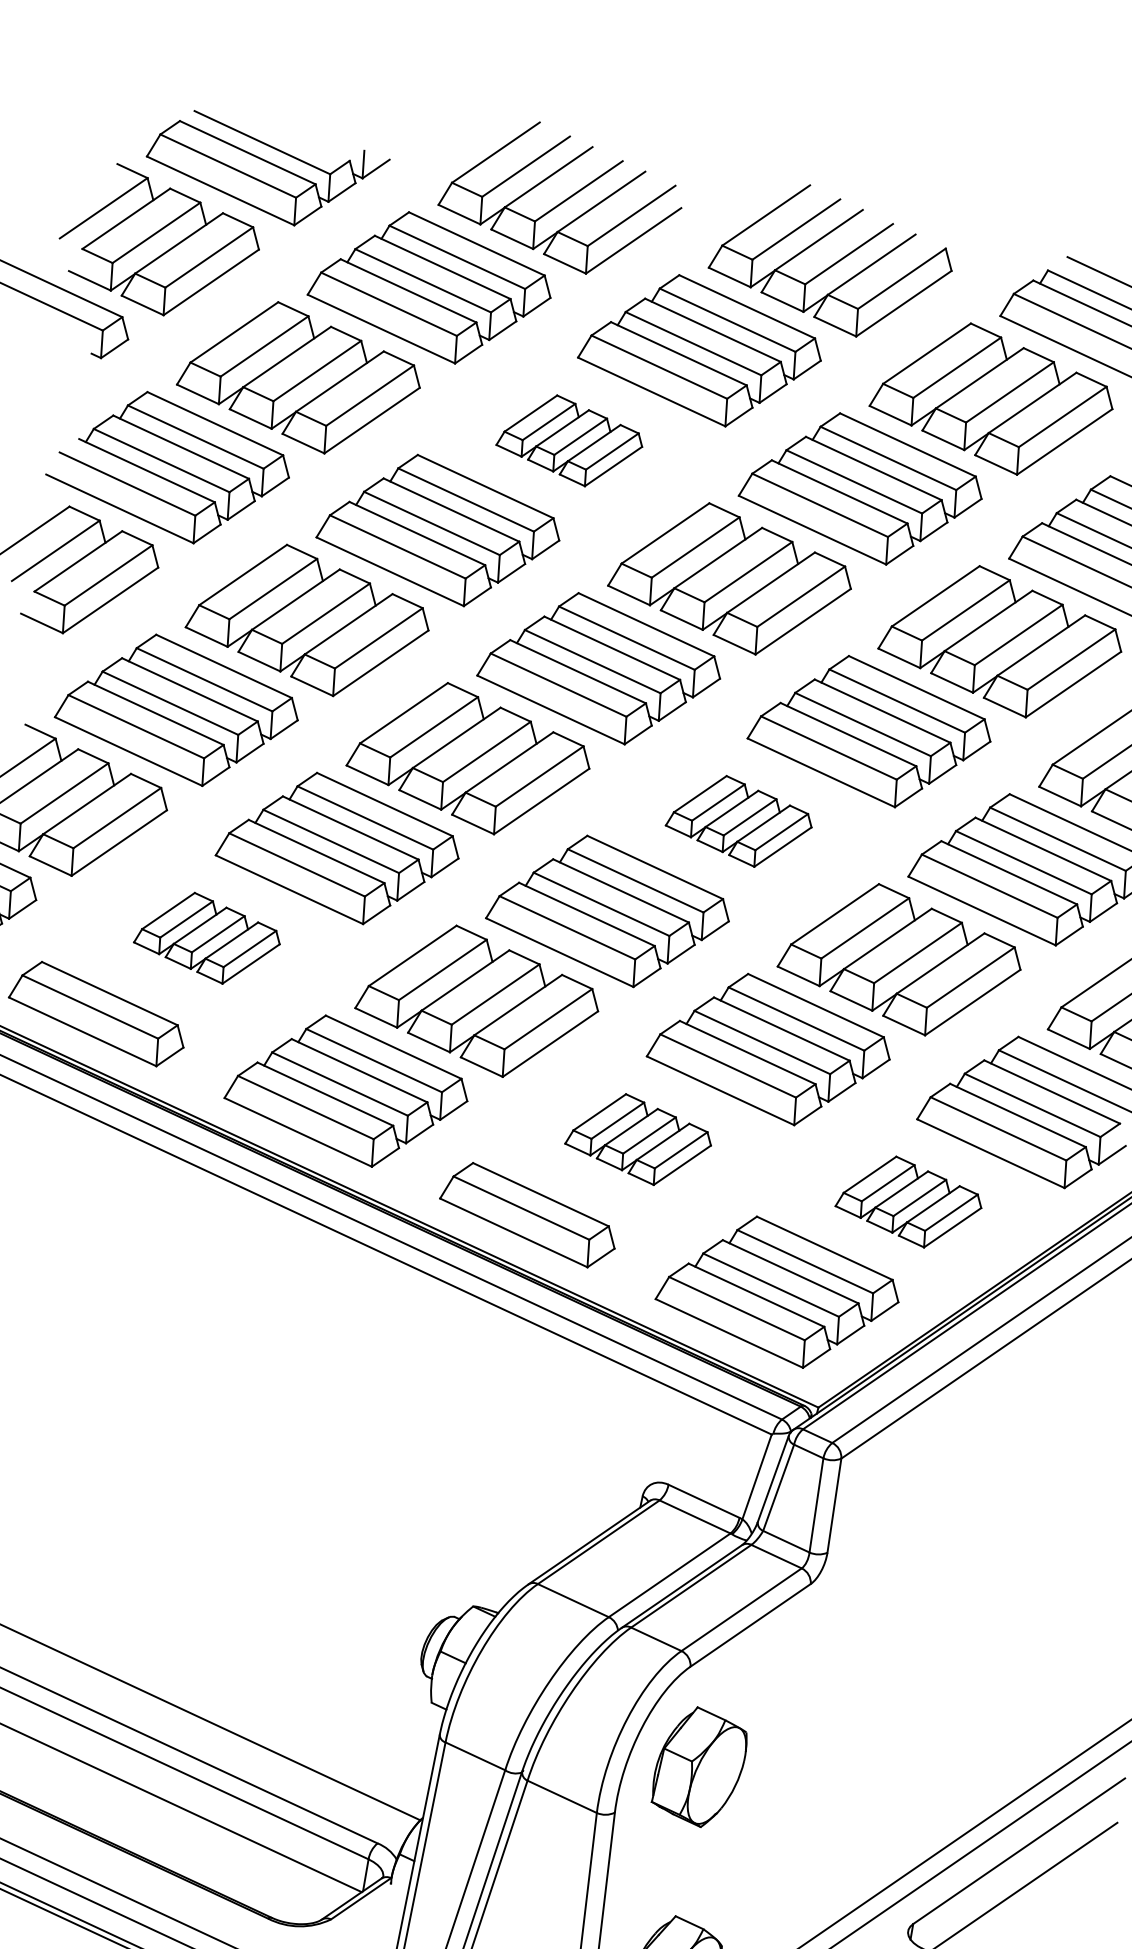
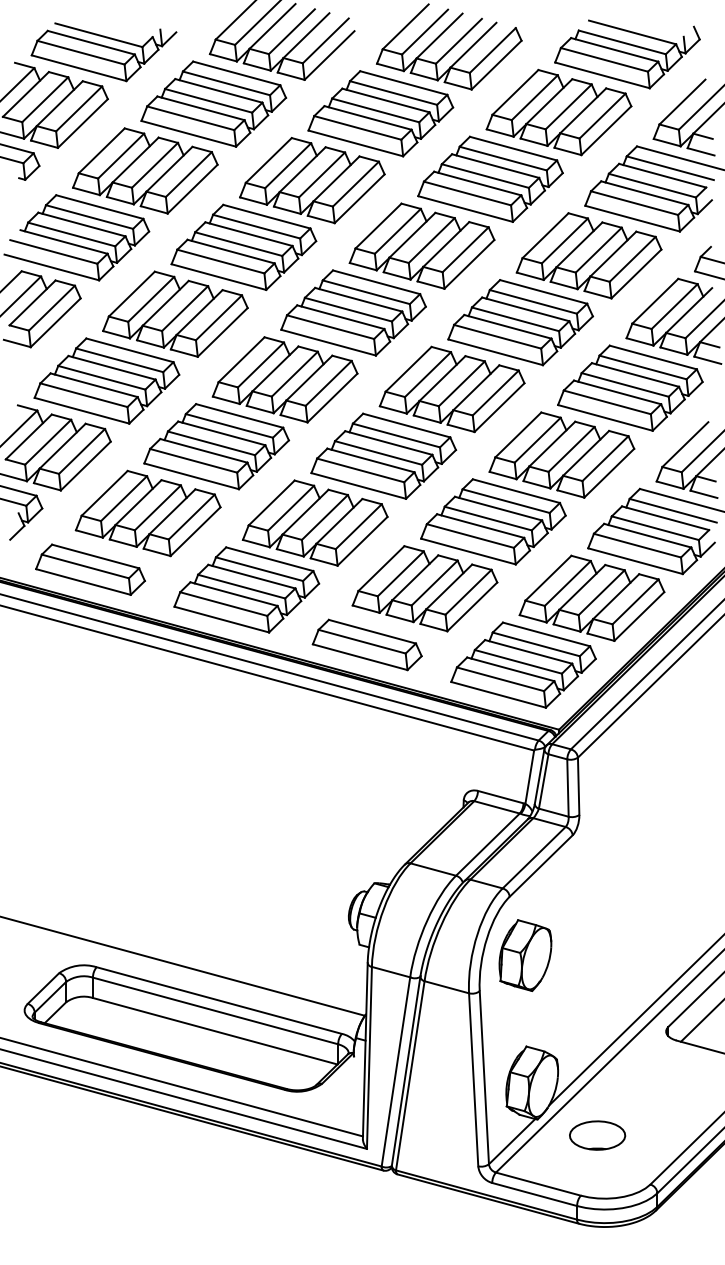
part: (570, 440) -> (312, 180), size x1.67
part: (738, 821) -> (451, 389), size x1.67
part: (206, 937) -> (147, 513), size x1.67
part: (638, 1138) -> (424, 588), size x1.67
part: (908, 1200) -> (591, 597), size x1.67

